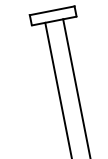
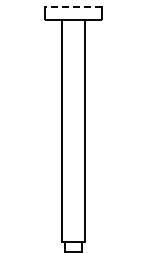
line: (52, 10) -> (73, 6), solid -> dashed

